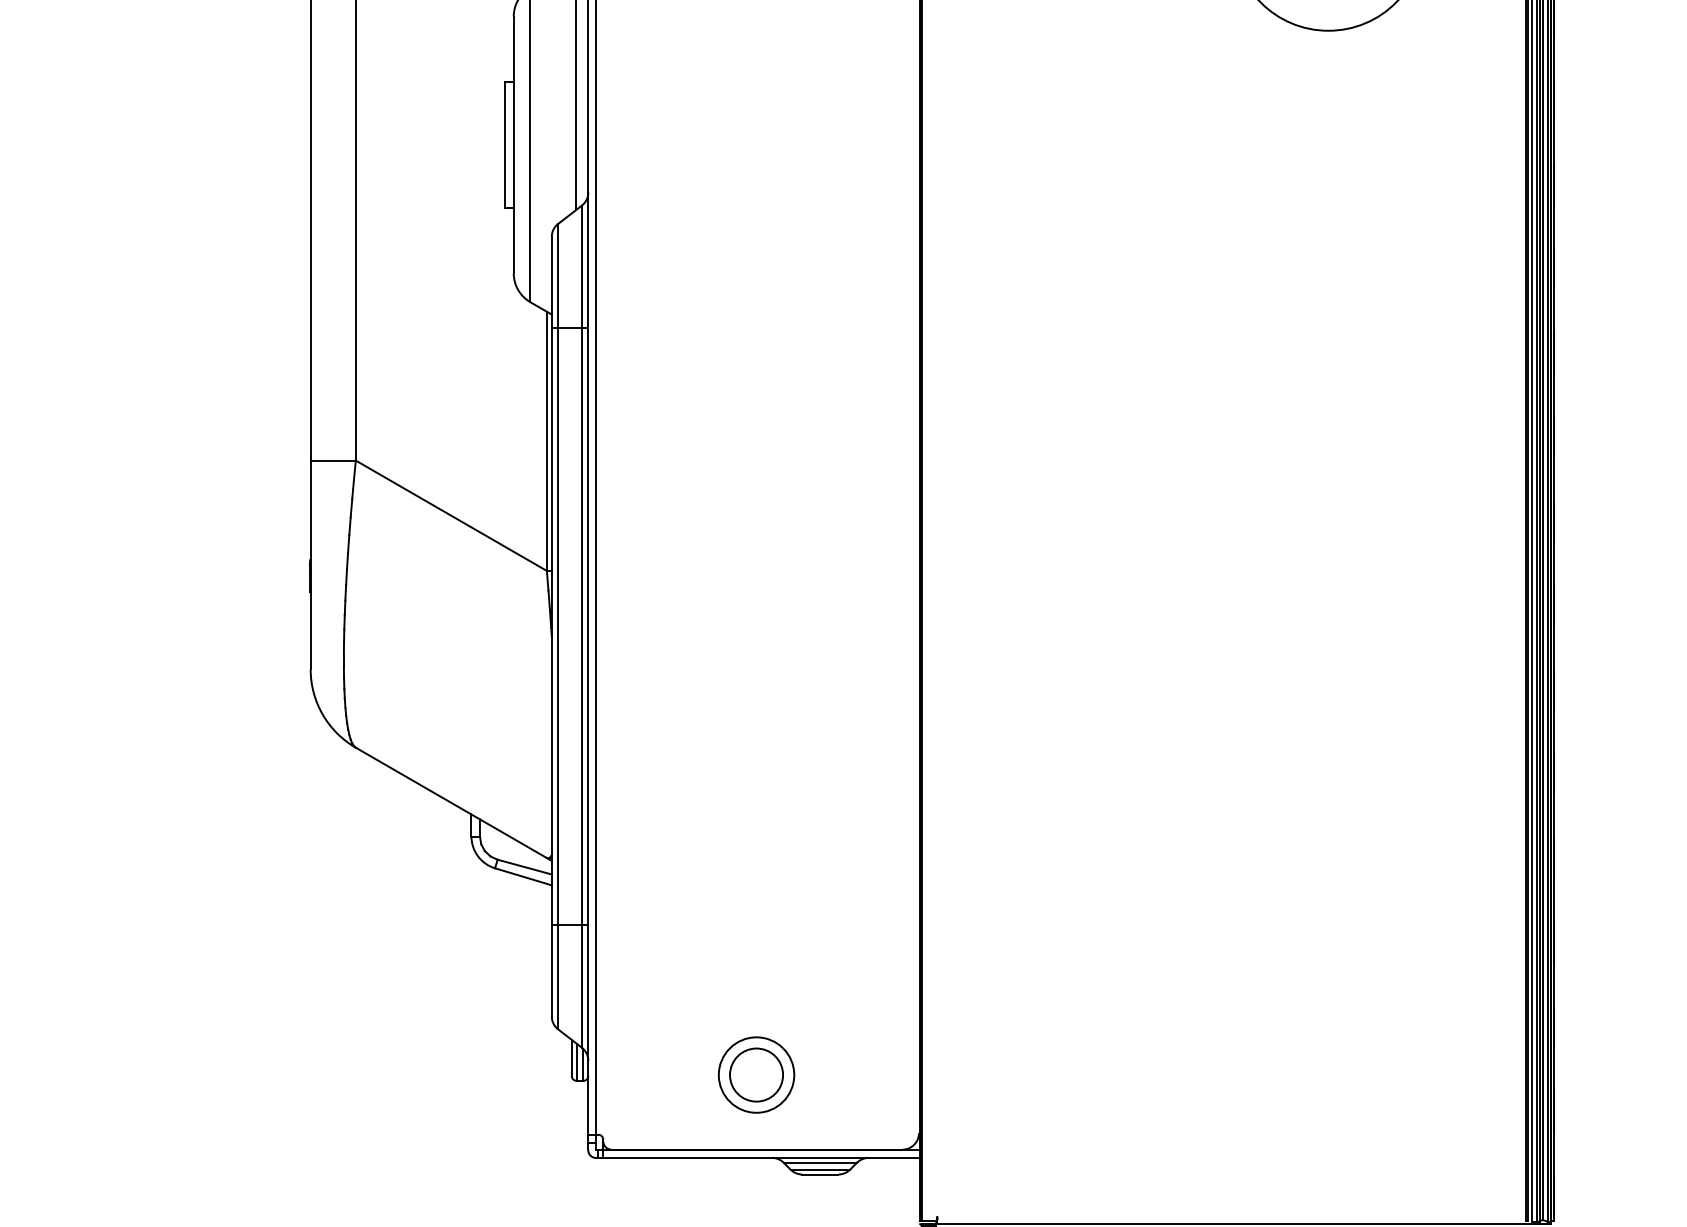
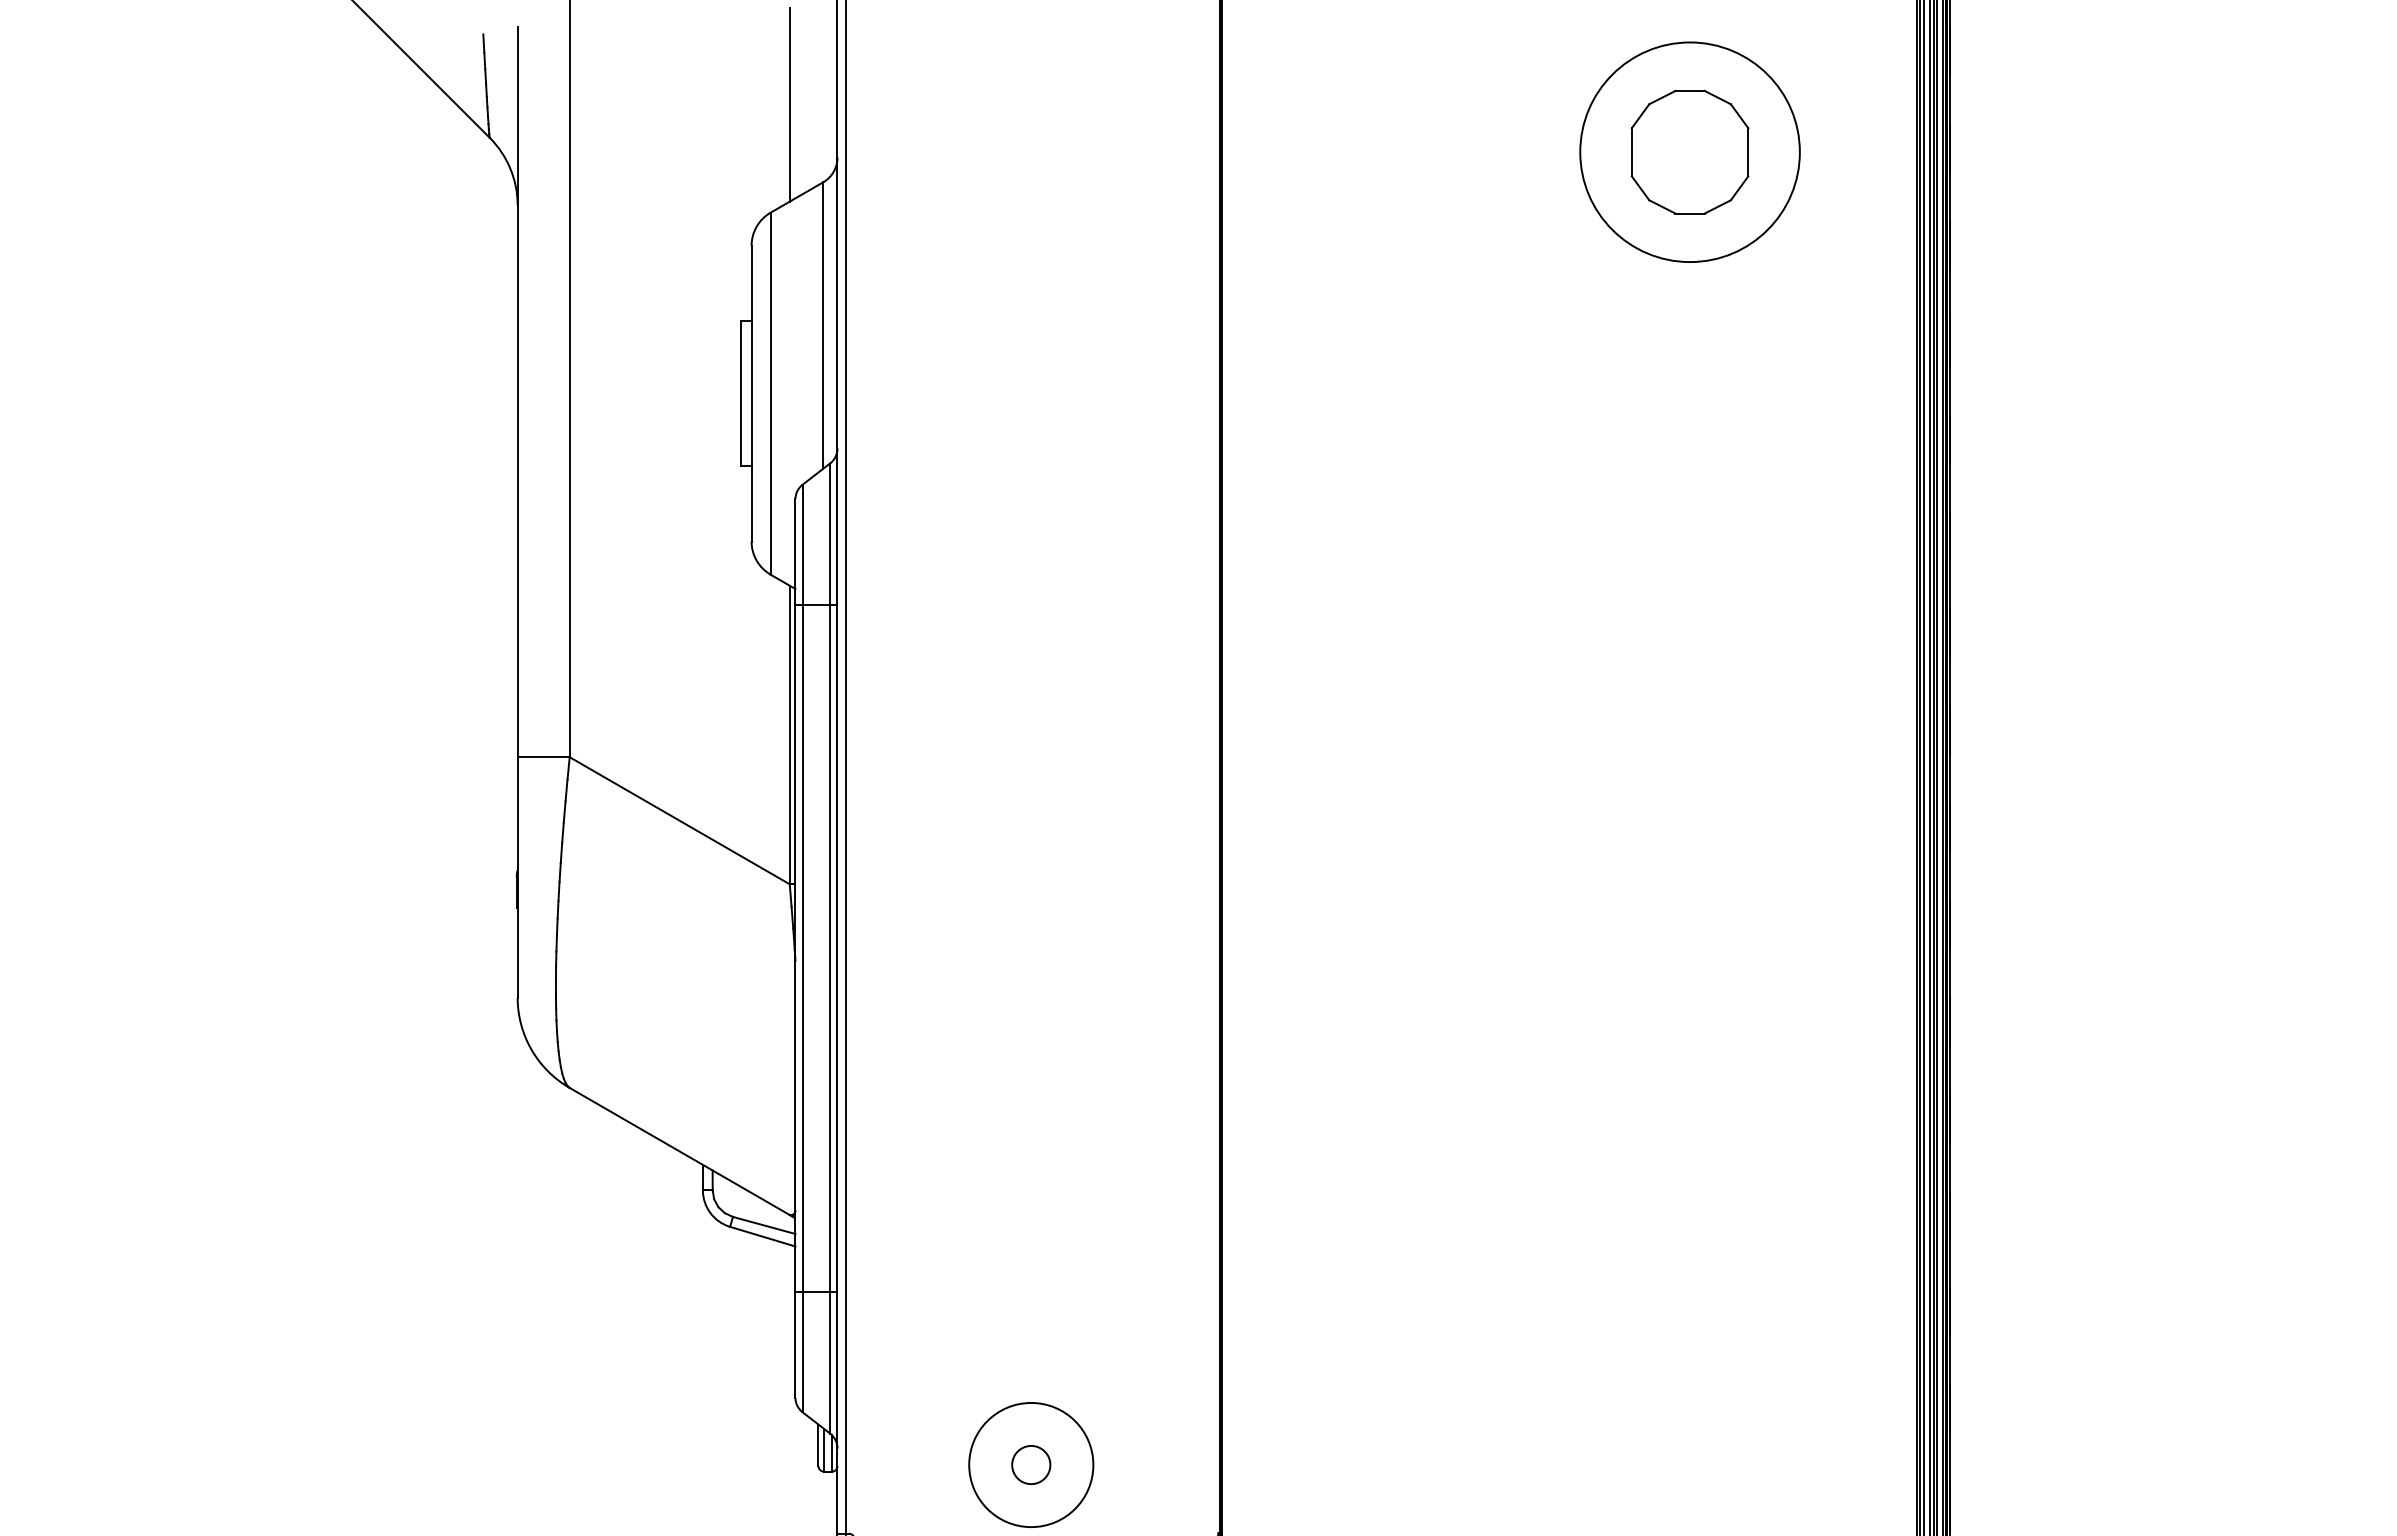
circle: (756, 1074) -> (1031, 1464), size x0.62
circle: (756, 1074) -> (1031, 1464), size x1.43

